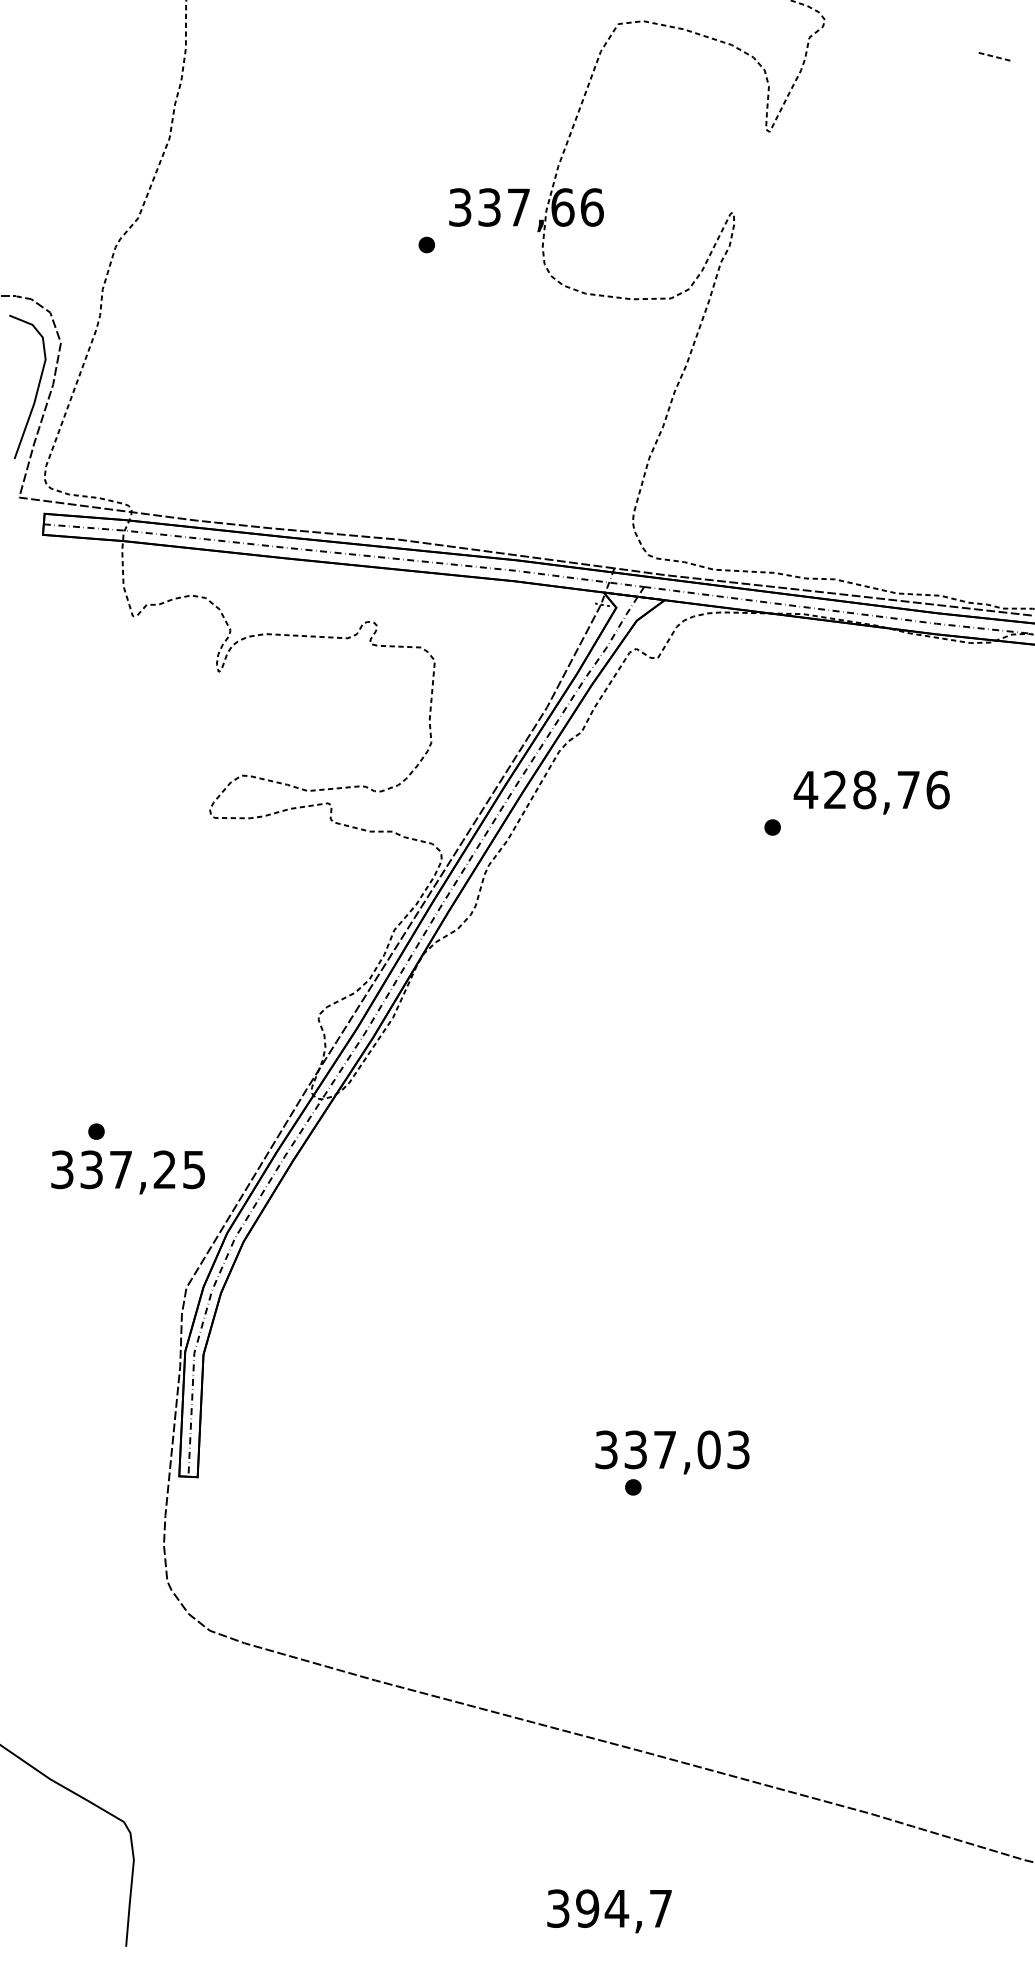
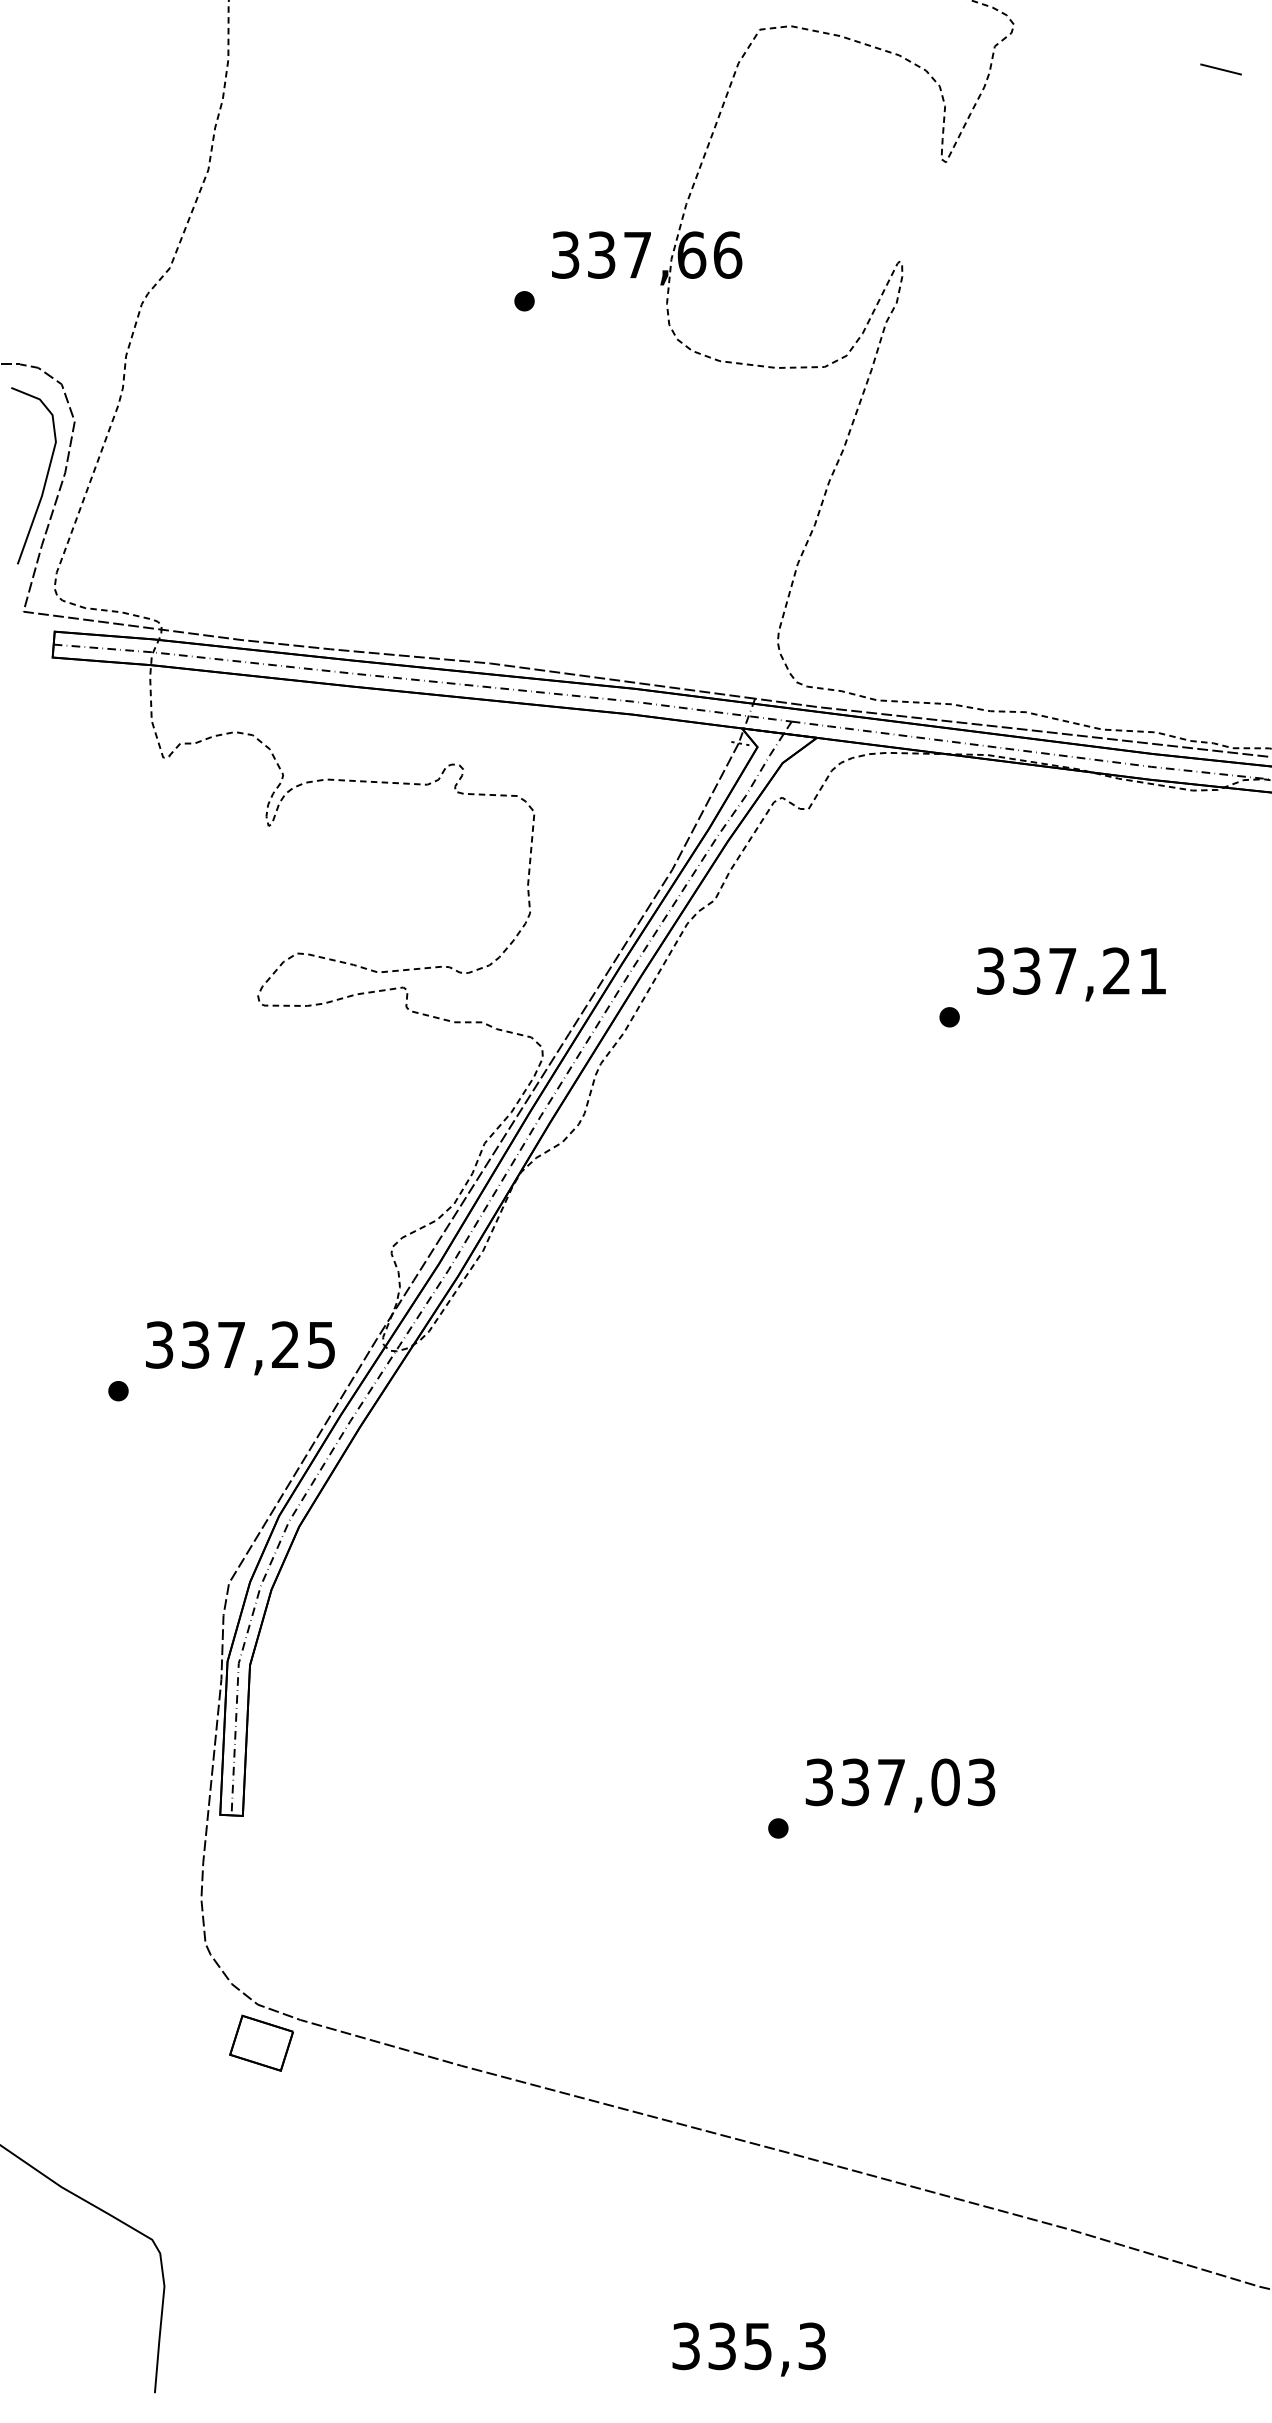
line: (992, 56) -> (1220, 69), dashed -> solid
text: (871, 789) -> (1071, 970), 428,76 -> 337,21
text: (128, 1172) -> (240, 1348), moved
text: (672, 1452) -> (900, 1785), moved
part: (212, 1661) -> (261, 2042), added
text: (623, 1908) -> (766, 2346), 394,7 -> 335,3

